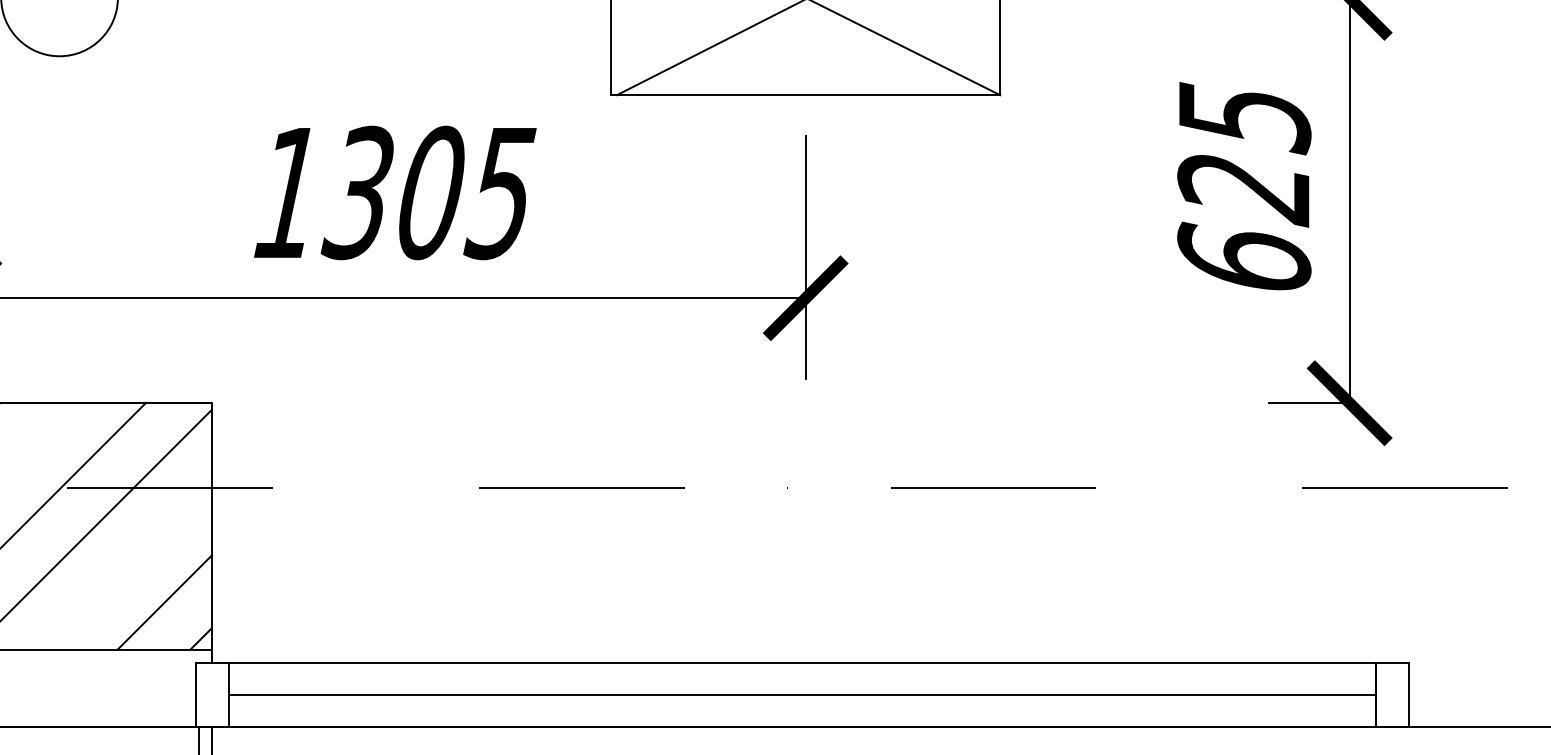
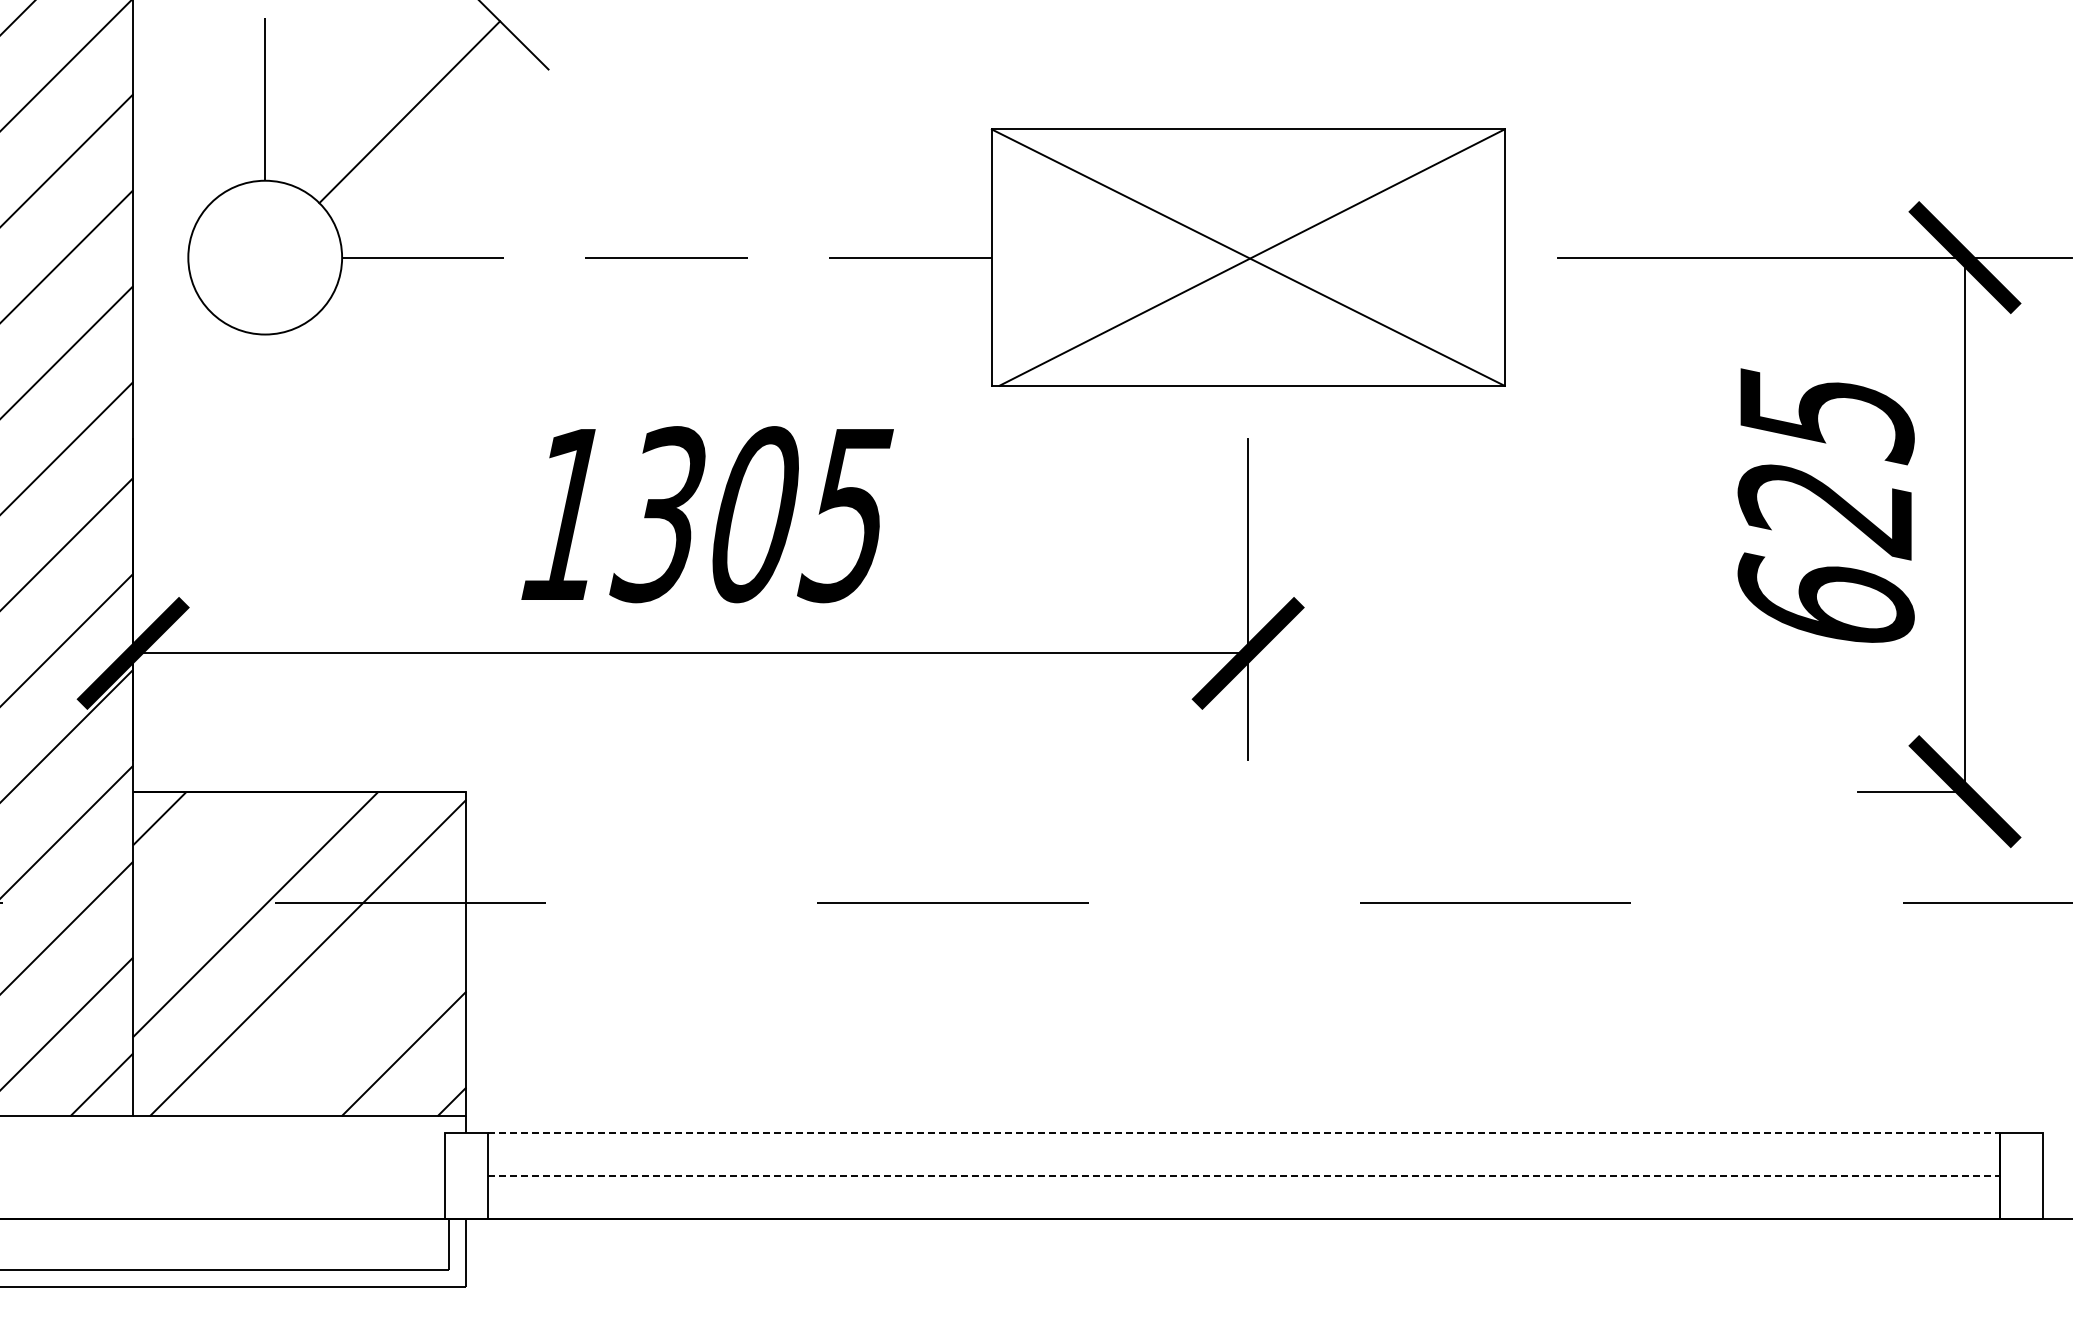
line: (802, 662) -> (1244, 1133), solid -> dashed
line: (802, 695) -> (1244, 1176), solid -> dashed

